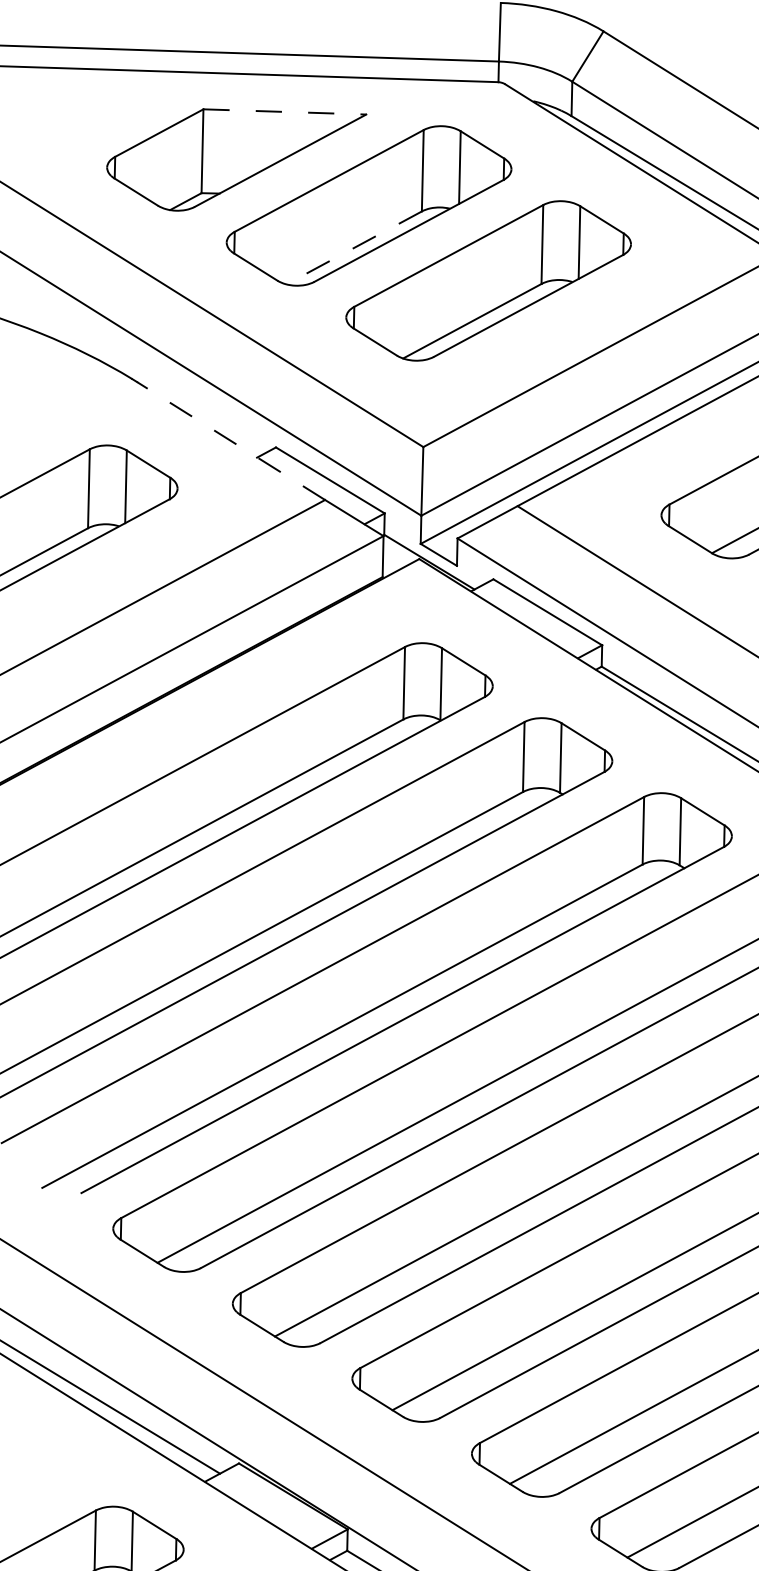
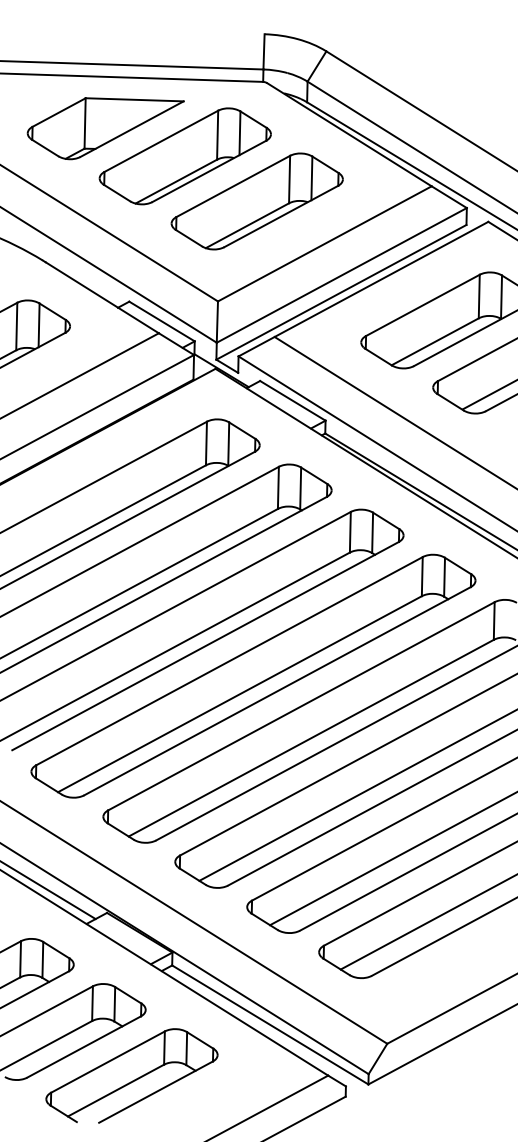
line: (286, 111) -> (135, 99), dashed -> solid
line: (352, 247) -> (175, 181), dashed -> solid
line: (231, 440) -> (102, 297), dashed -> solid

